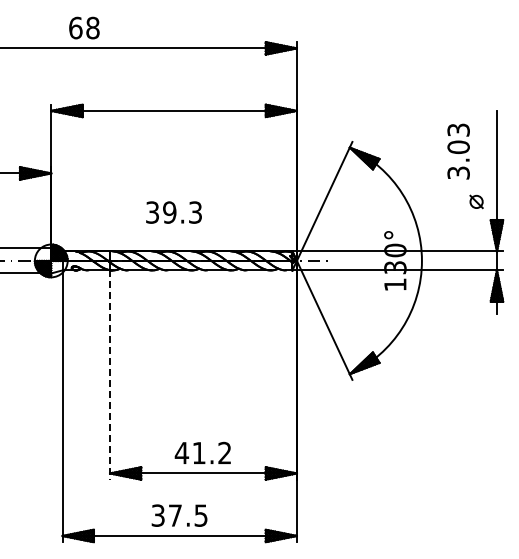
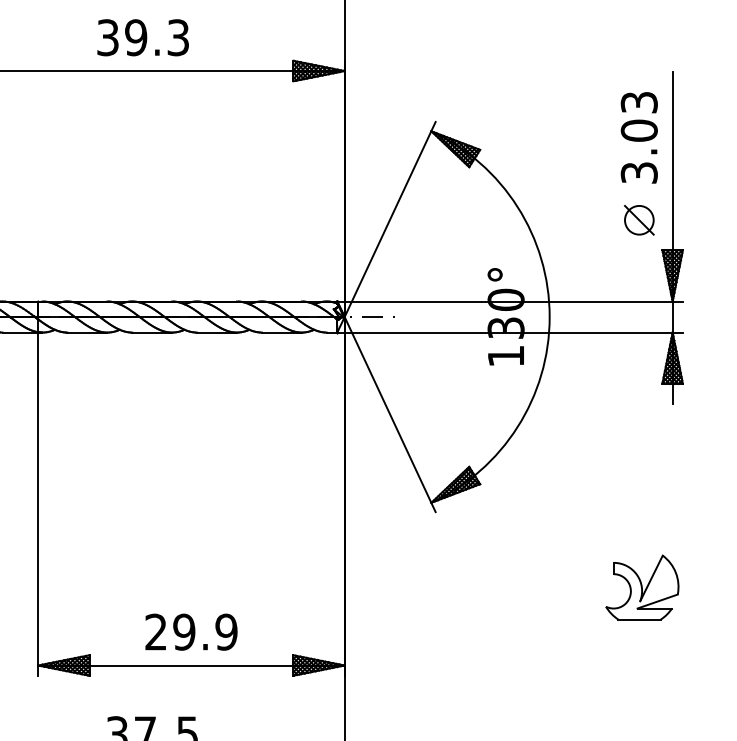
text: (458, 151) -> (639, 137), moved
part: (476, 201) -> (639, 219), size x1.43
text: (173, 212) -> (142, 37), moved
line: (110, 375) -> (38, 504), dashed -> solid
part: (478, 425) -> (642, 586), added
text: (202, 452) -> (189, 631), 41.2 -> 29.9

